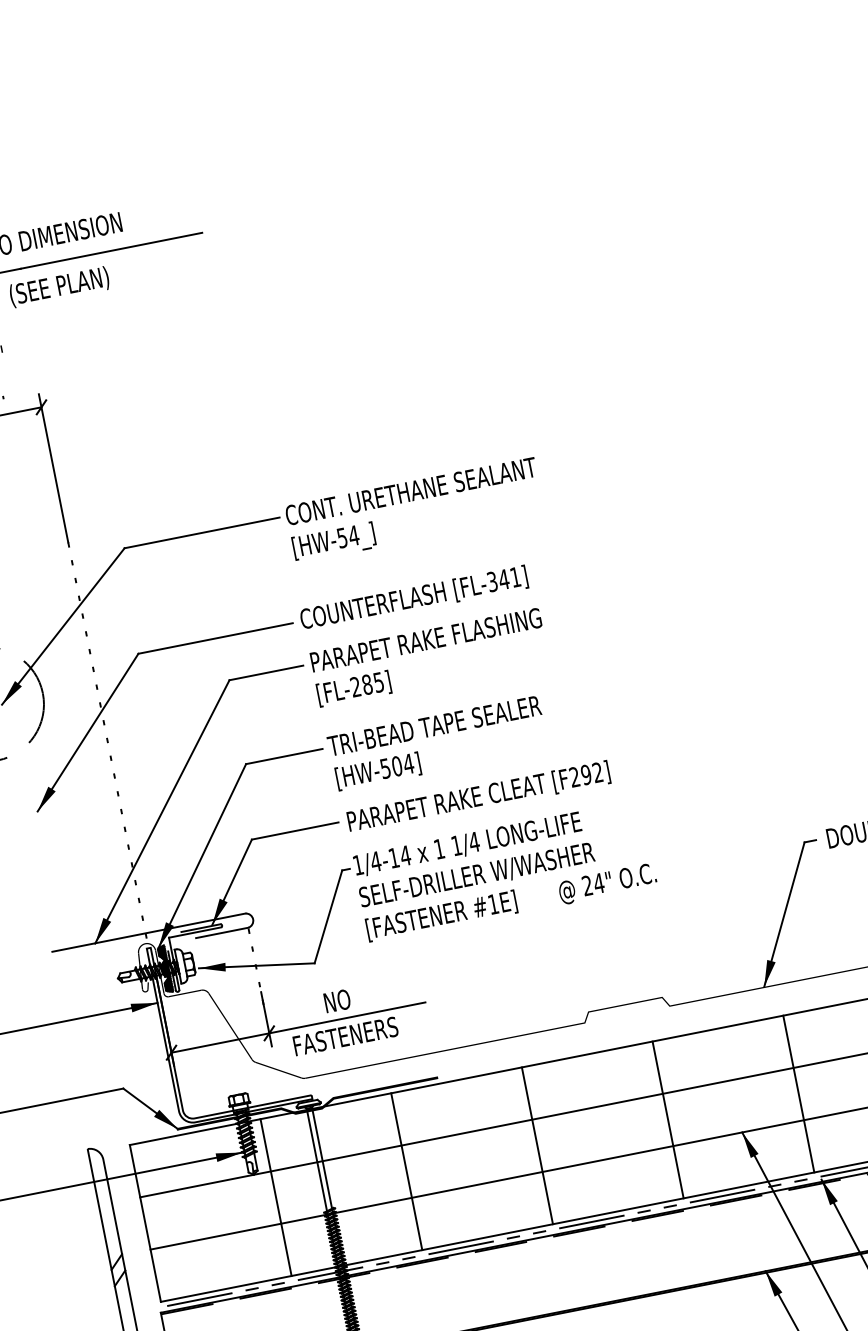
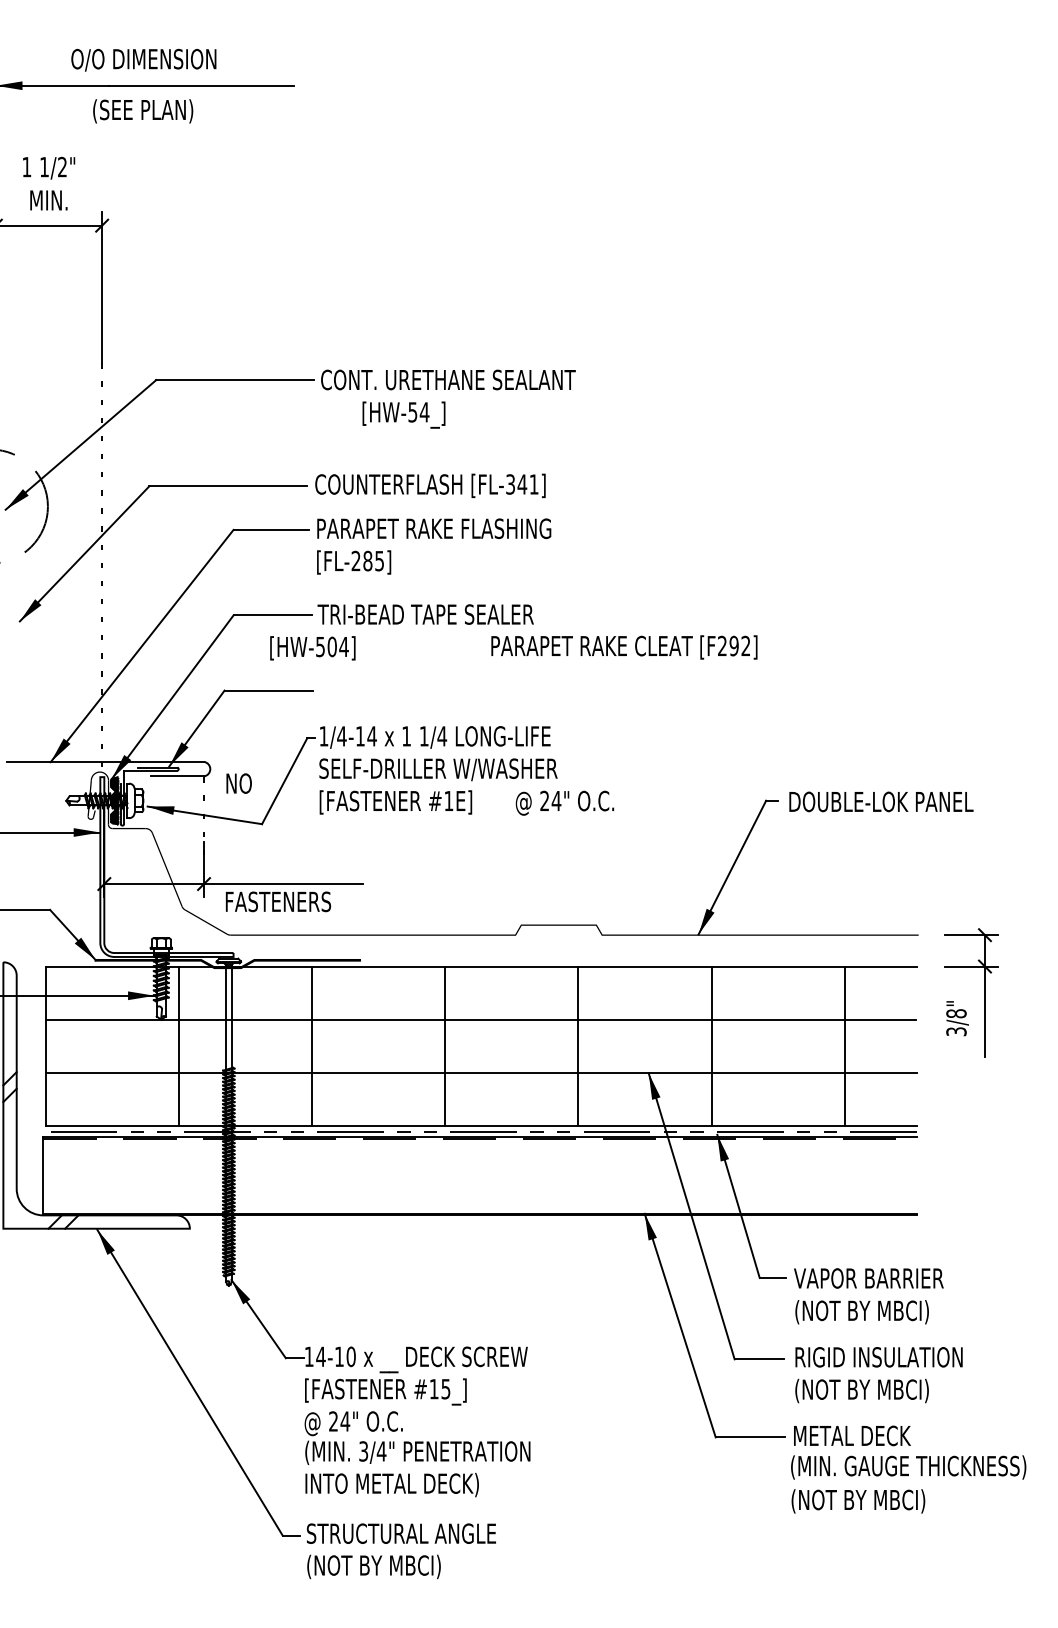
text: (333, 541) -> (403, 414), moved
text: (378, 771) -> (312, 648), moved
text: (478, 797) -> (624, 647), moved
text: (336, 1001) -> (238, 783), moved

